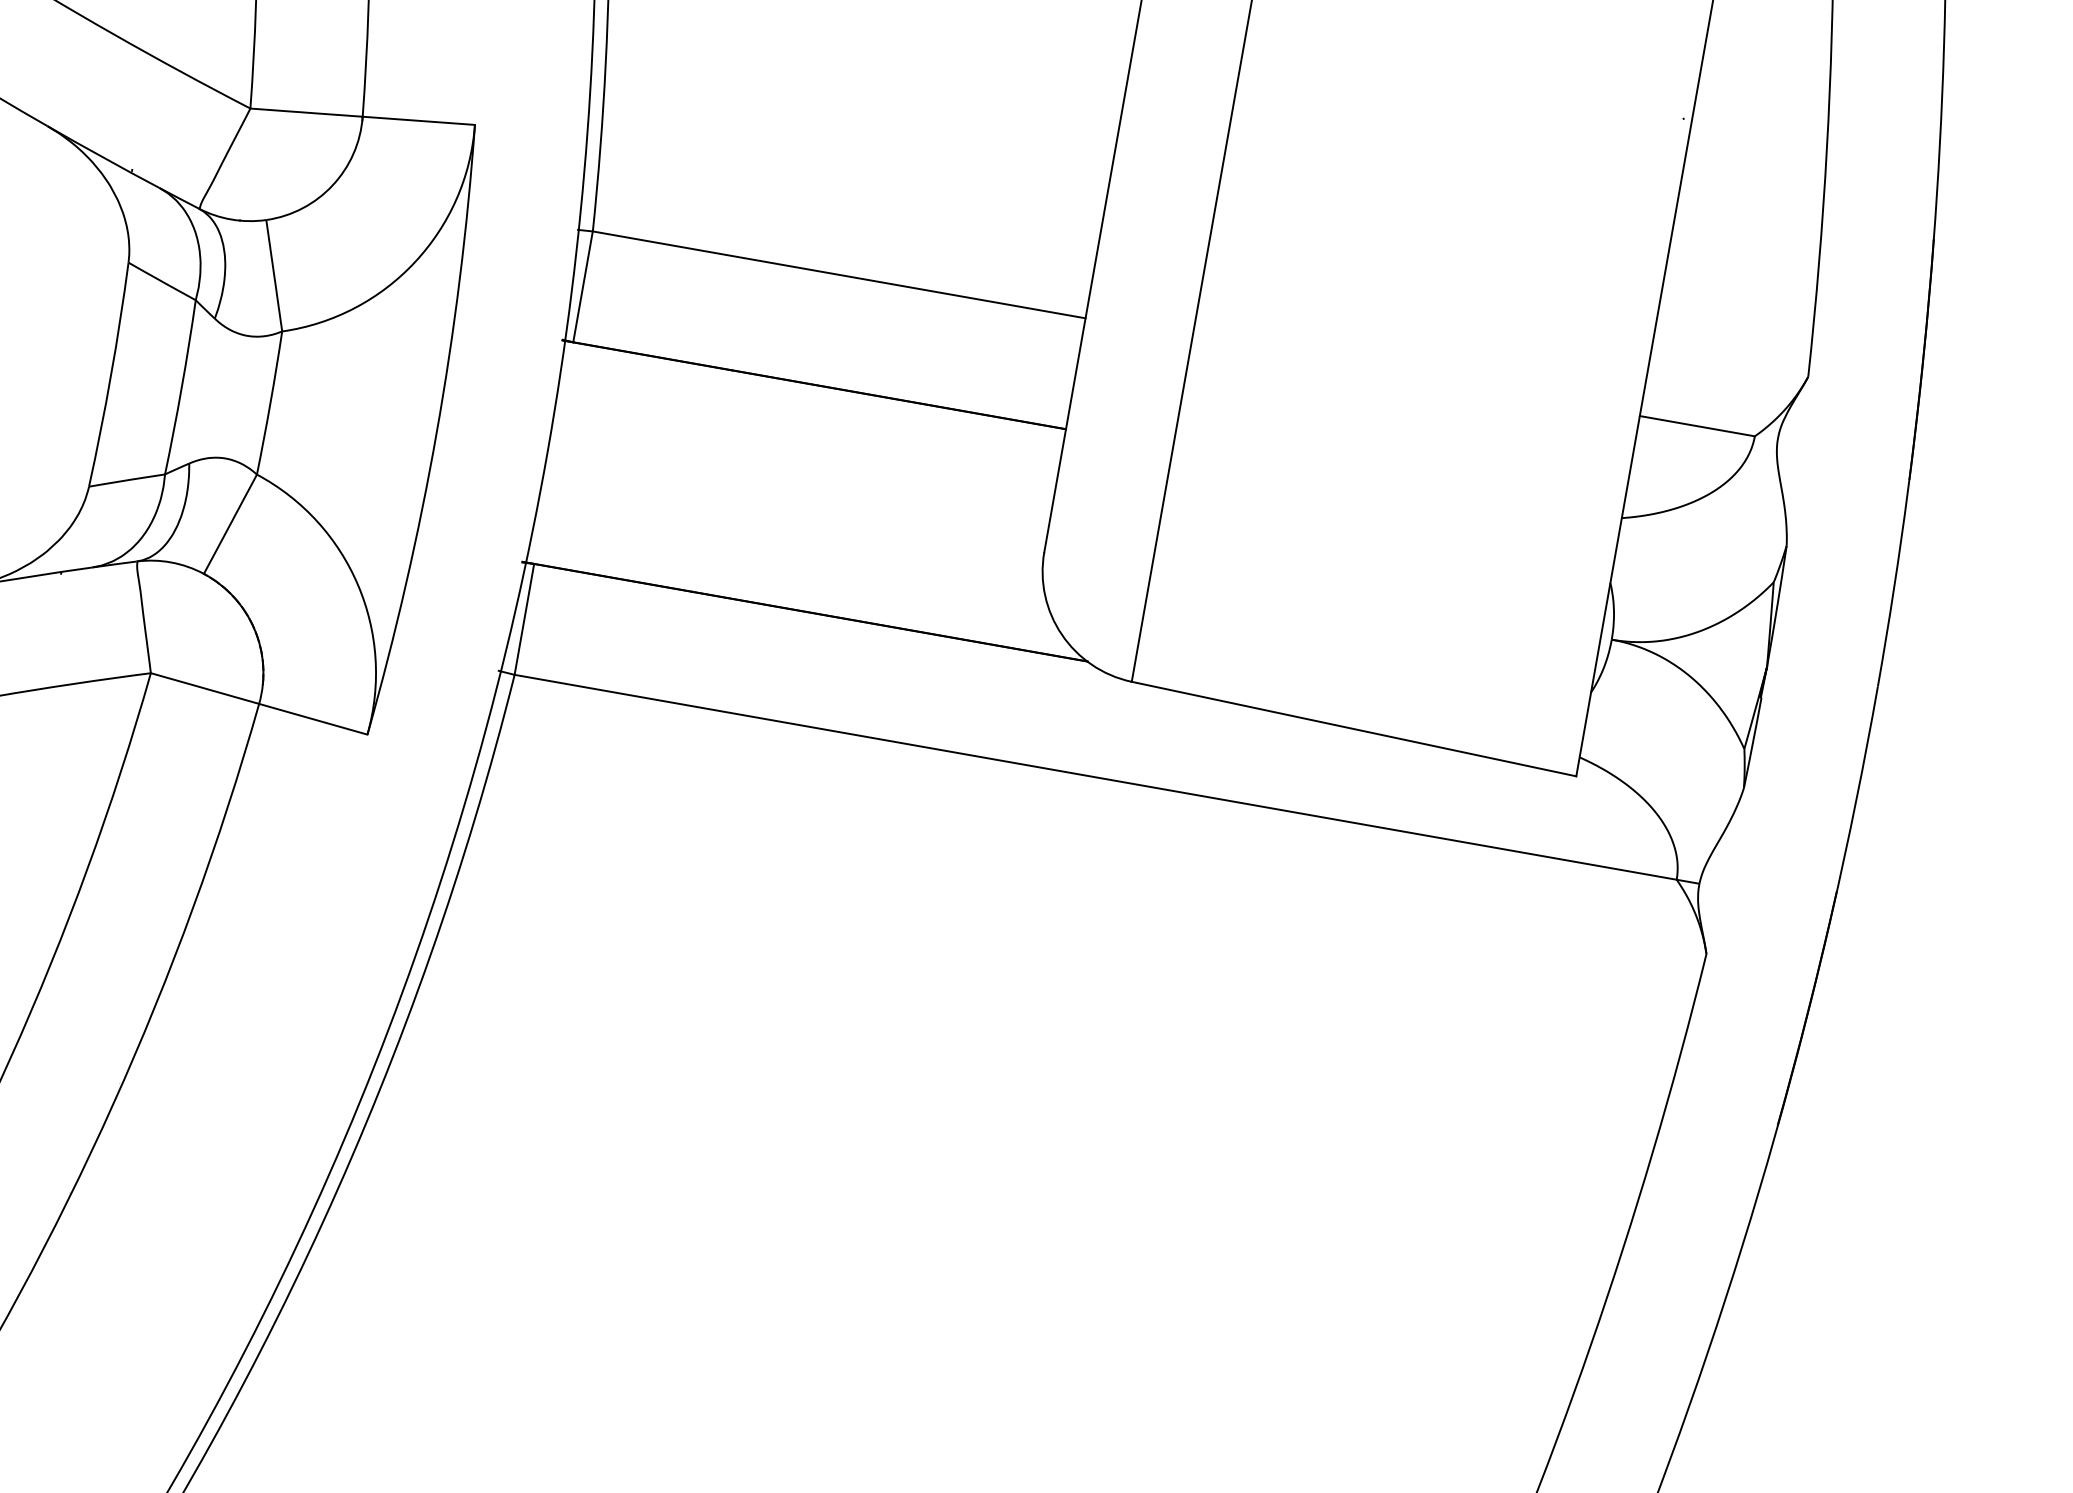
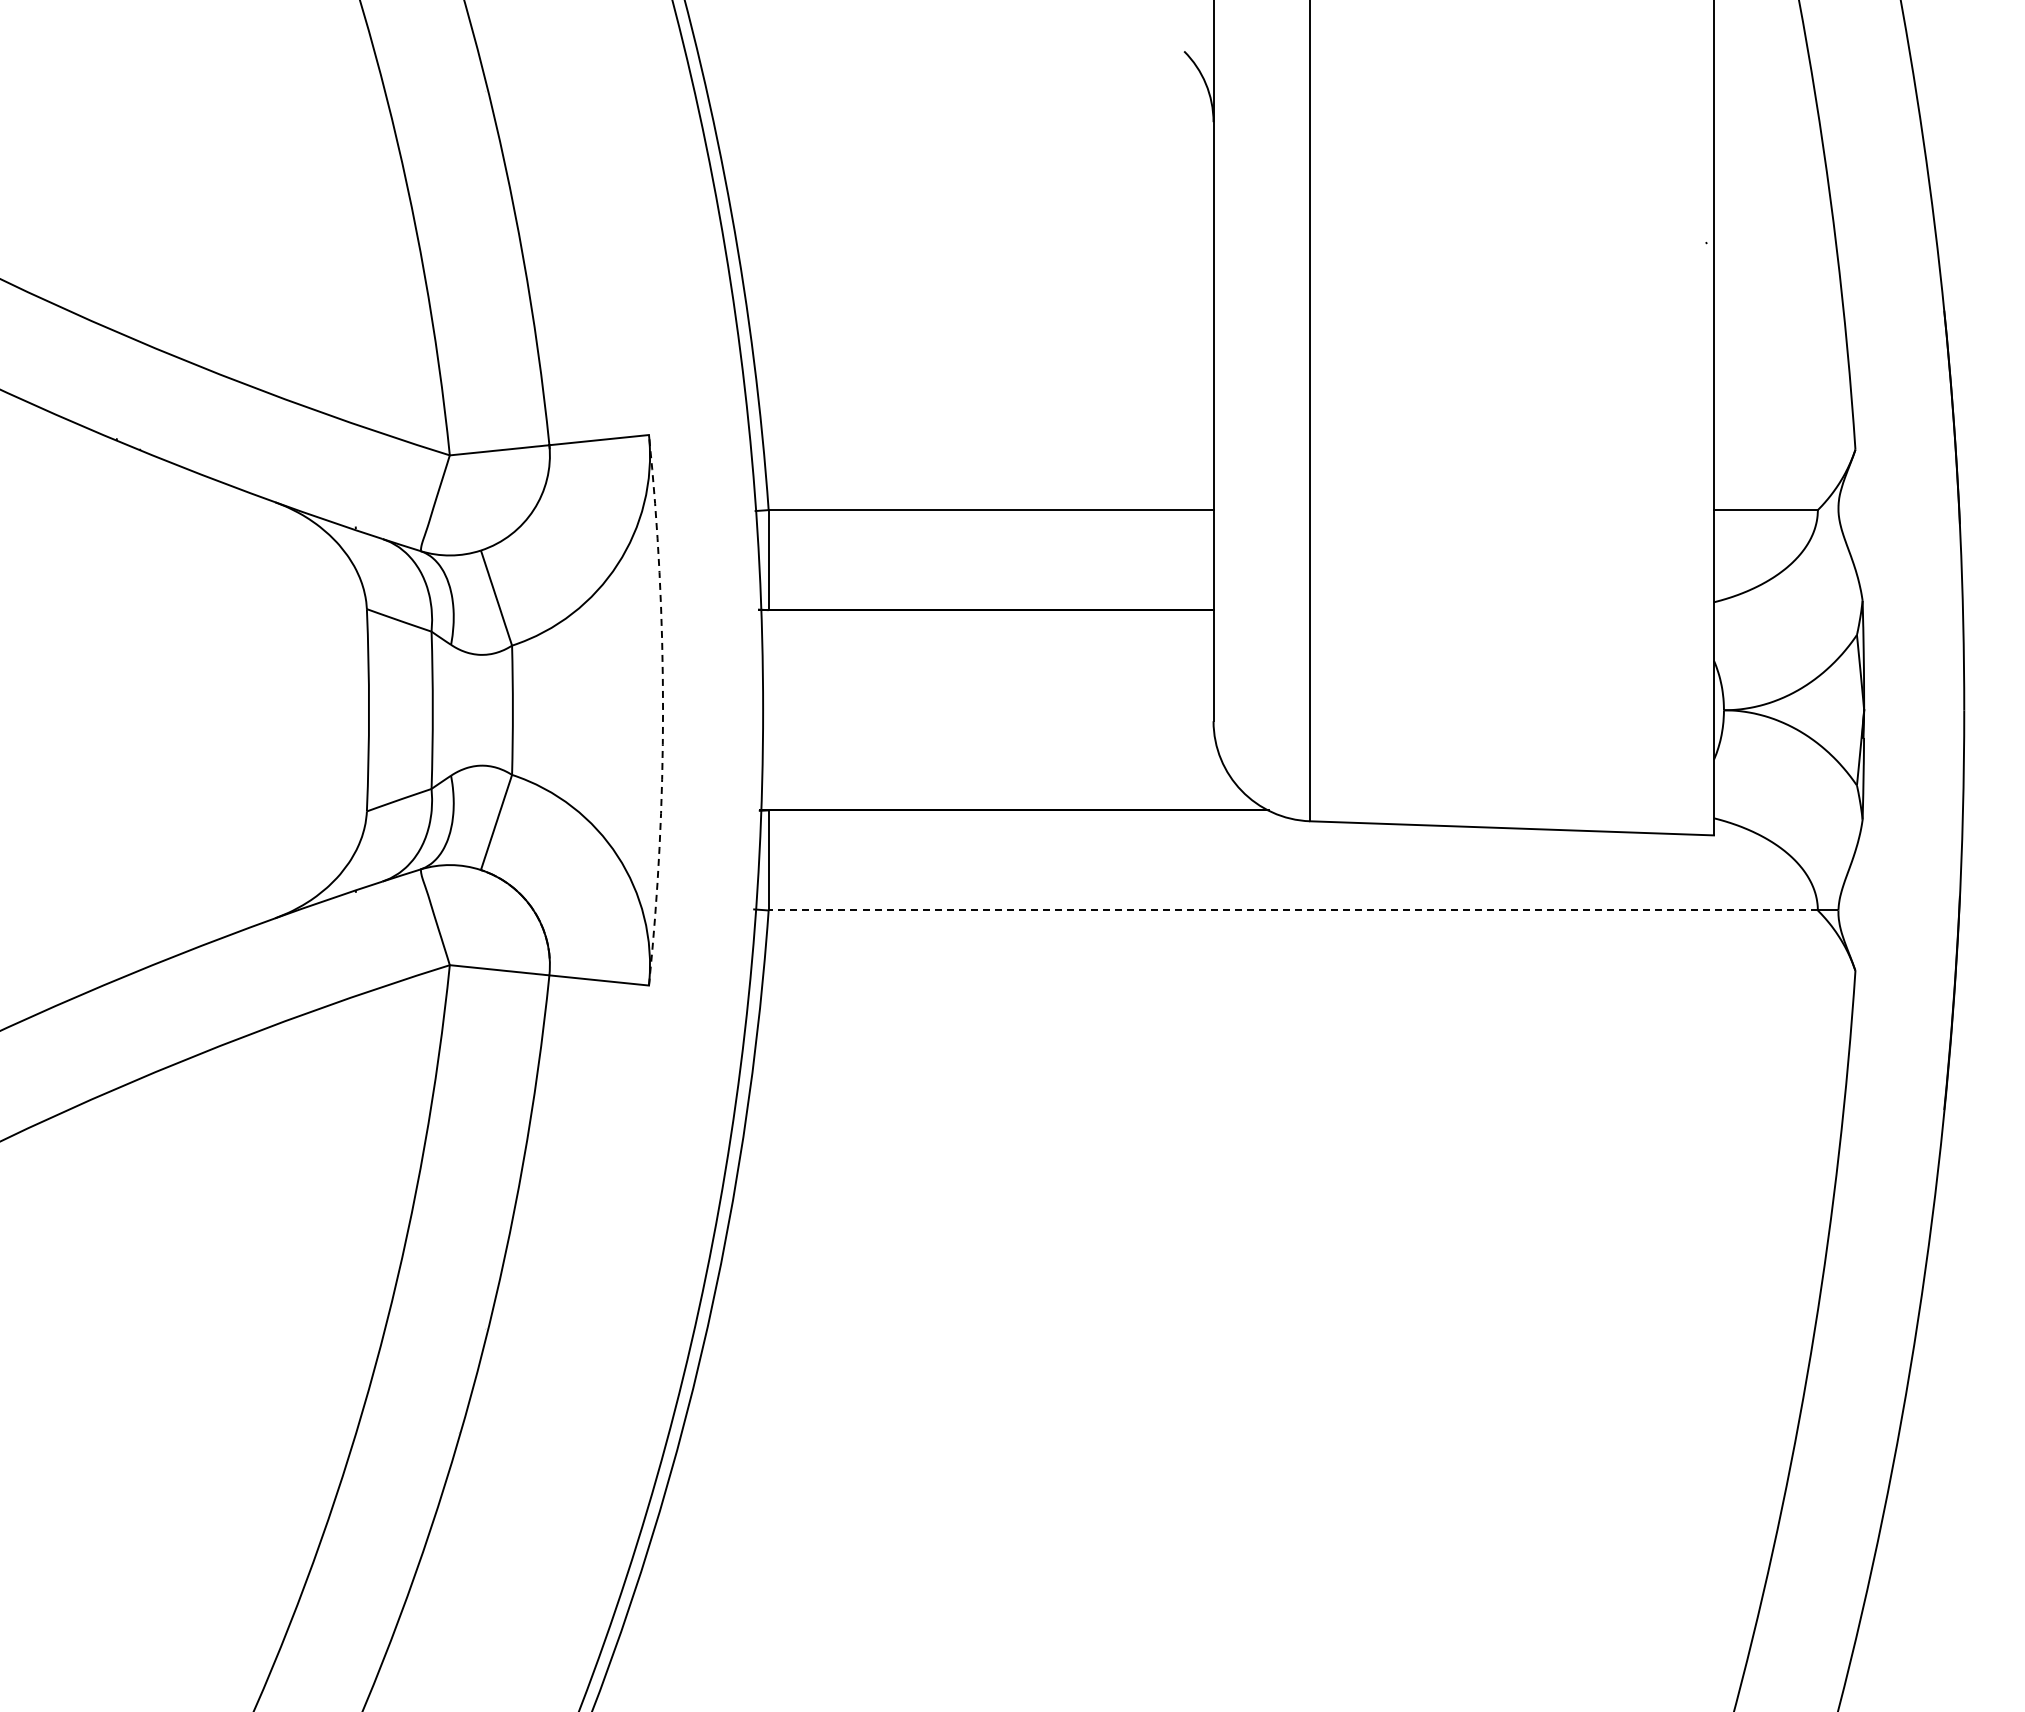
arc: (437, 432) -> (663, 710), solid -> dashed
line: (1095, 777) -> (1293, 910), solid -> dashed

